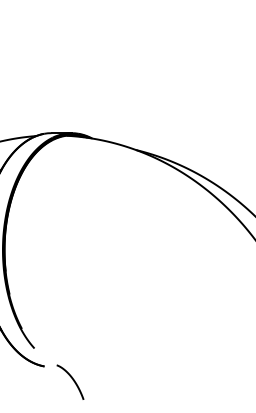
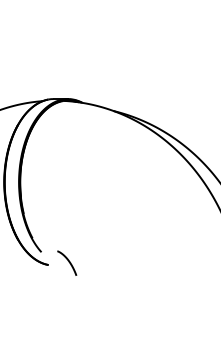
curve: (72, 381) -> (68, 262), moved

